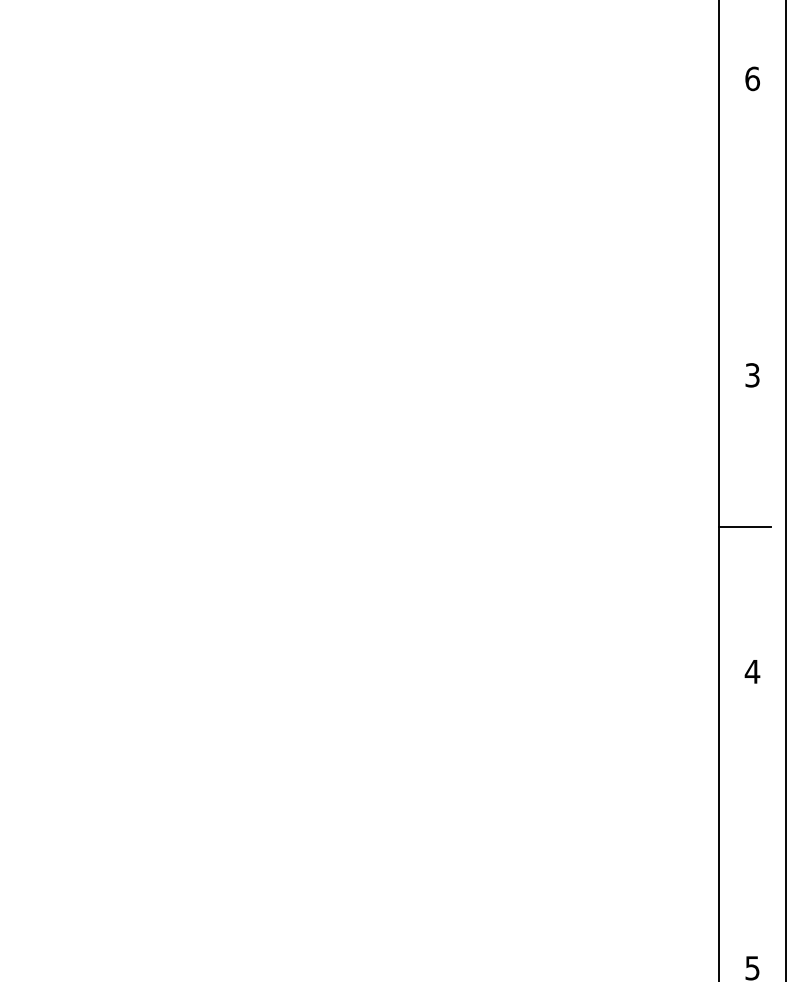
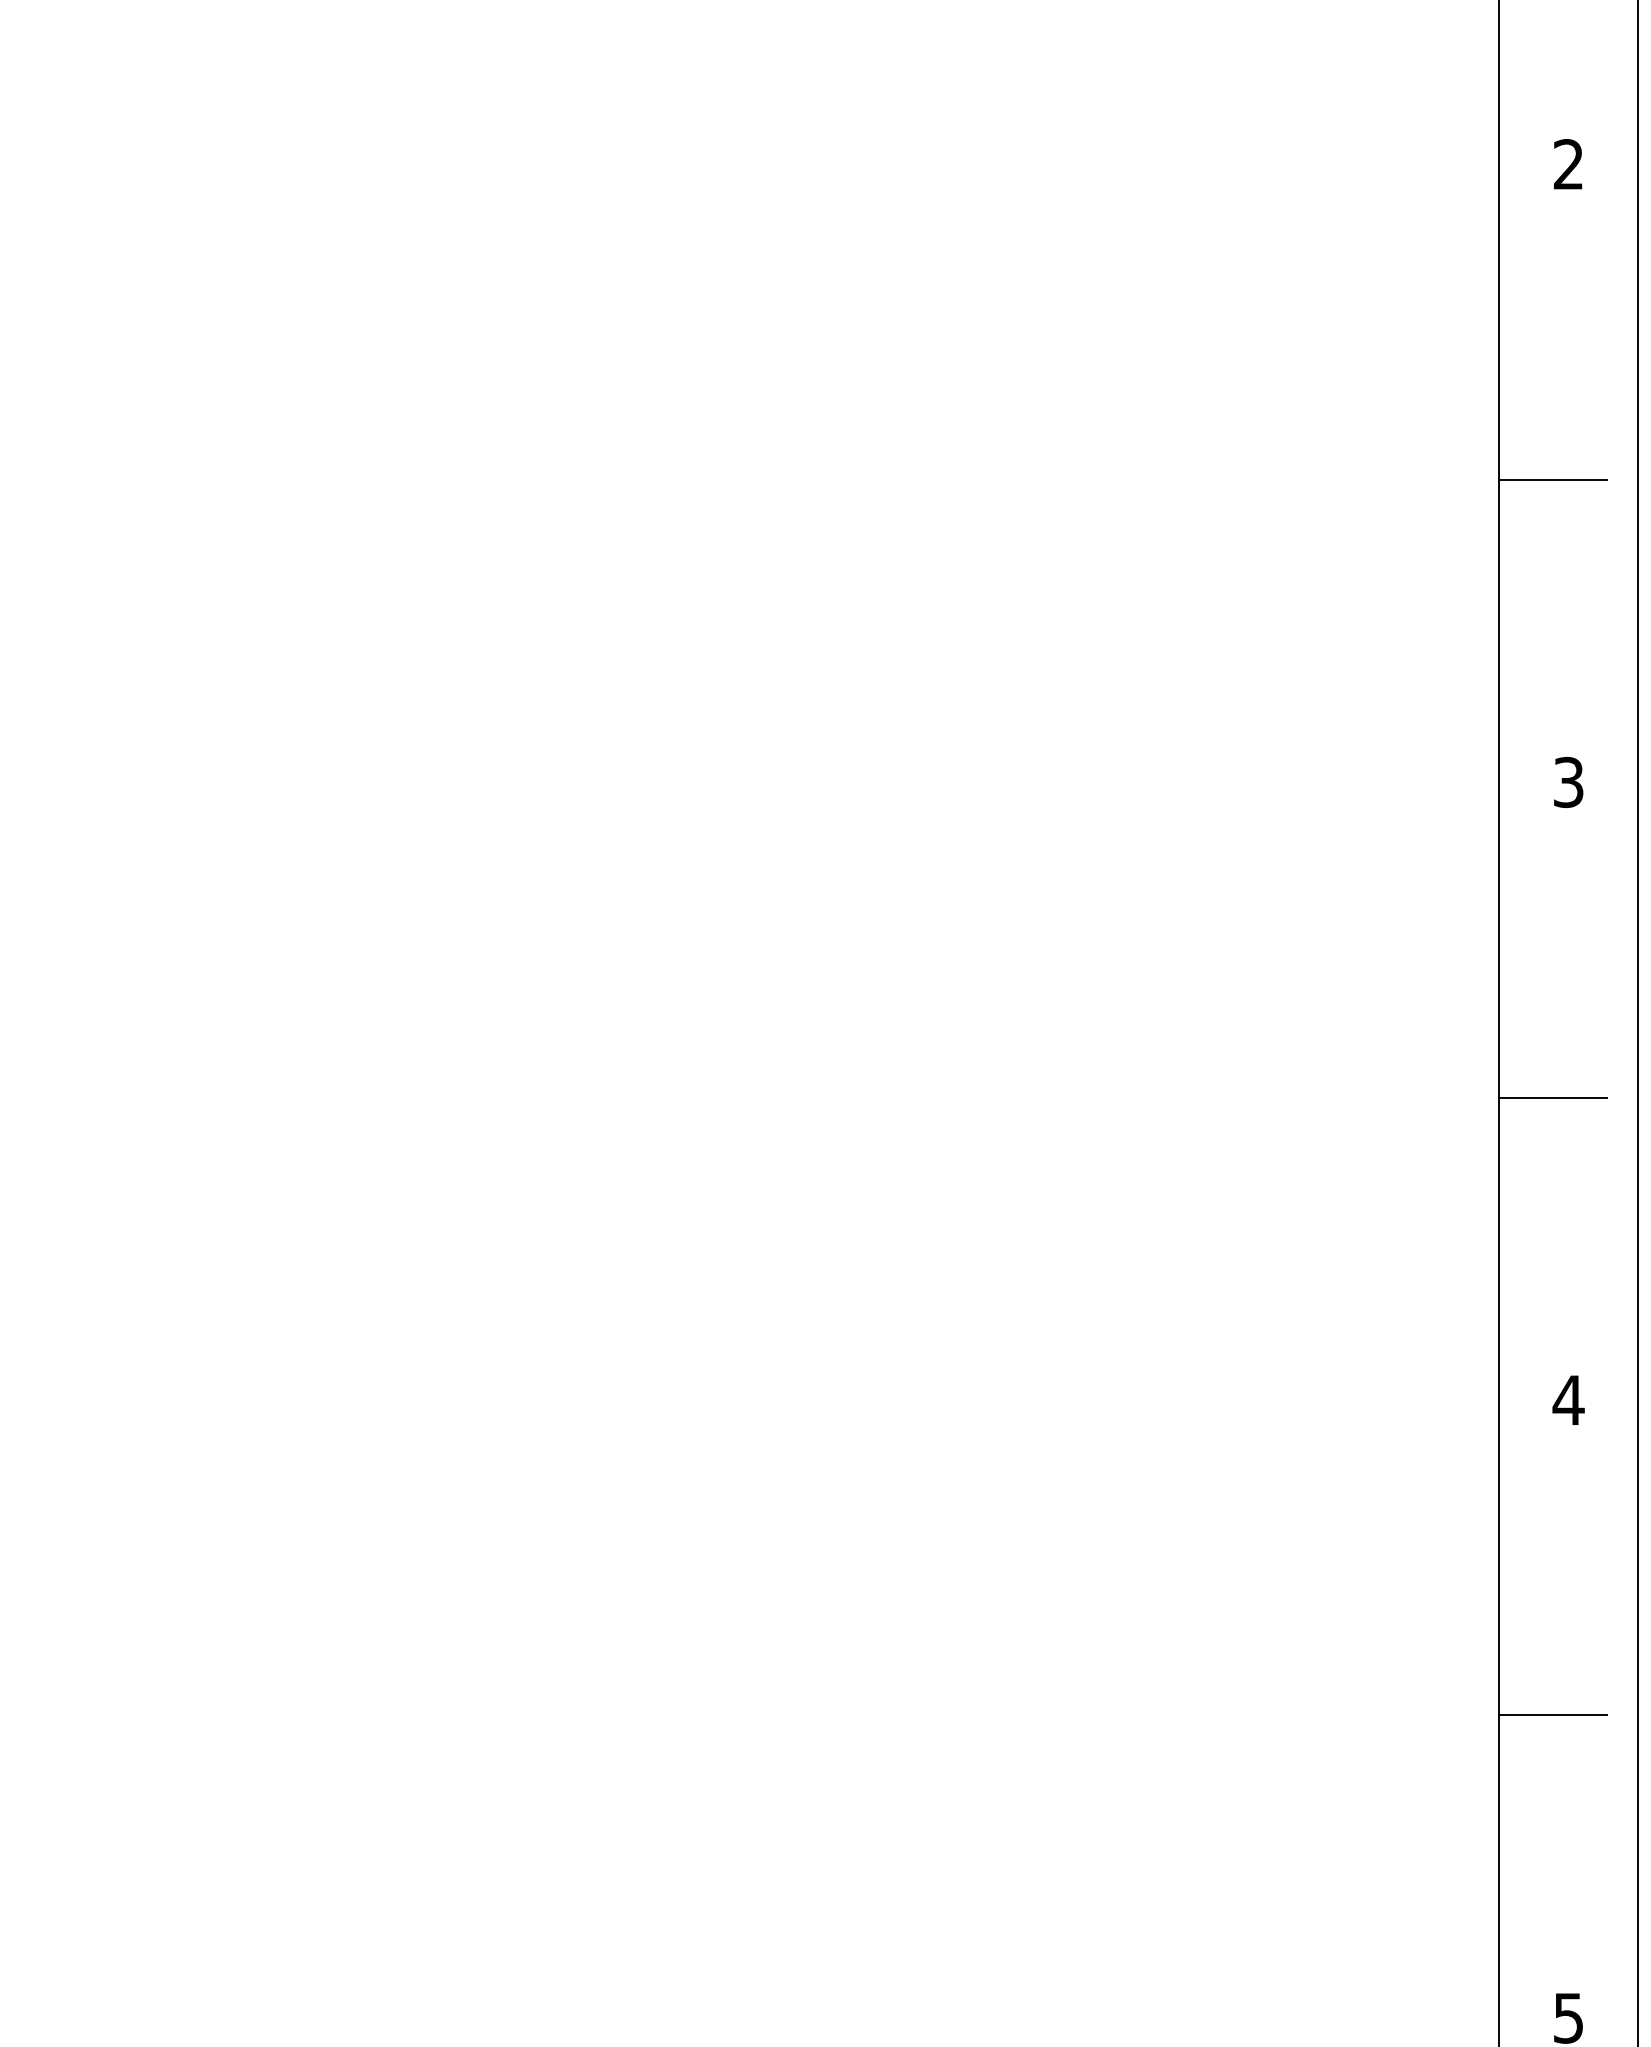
text: (752, 78) -> (1568, 163), 6 -> 2
line: (745, 230) -> (1553, 480), added
line: (745, 822) -> (1553, 1714), added

